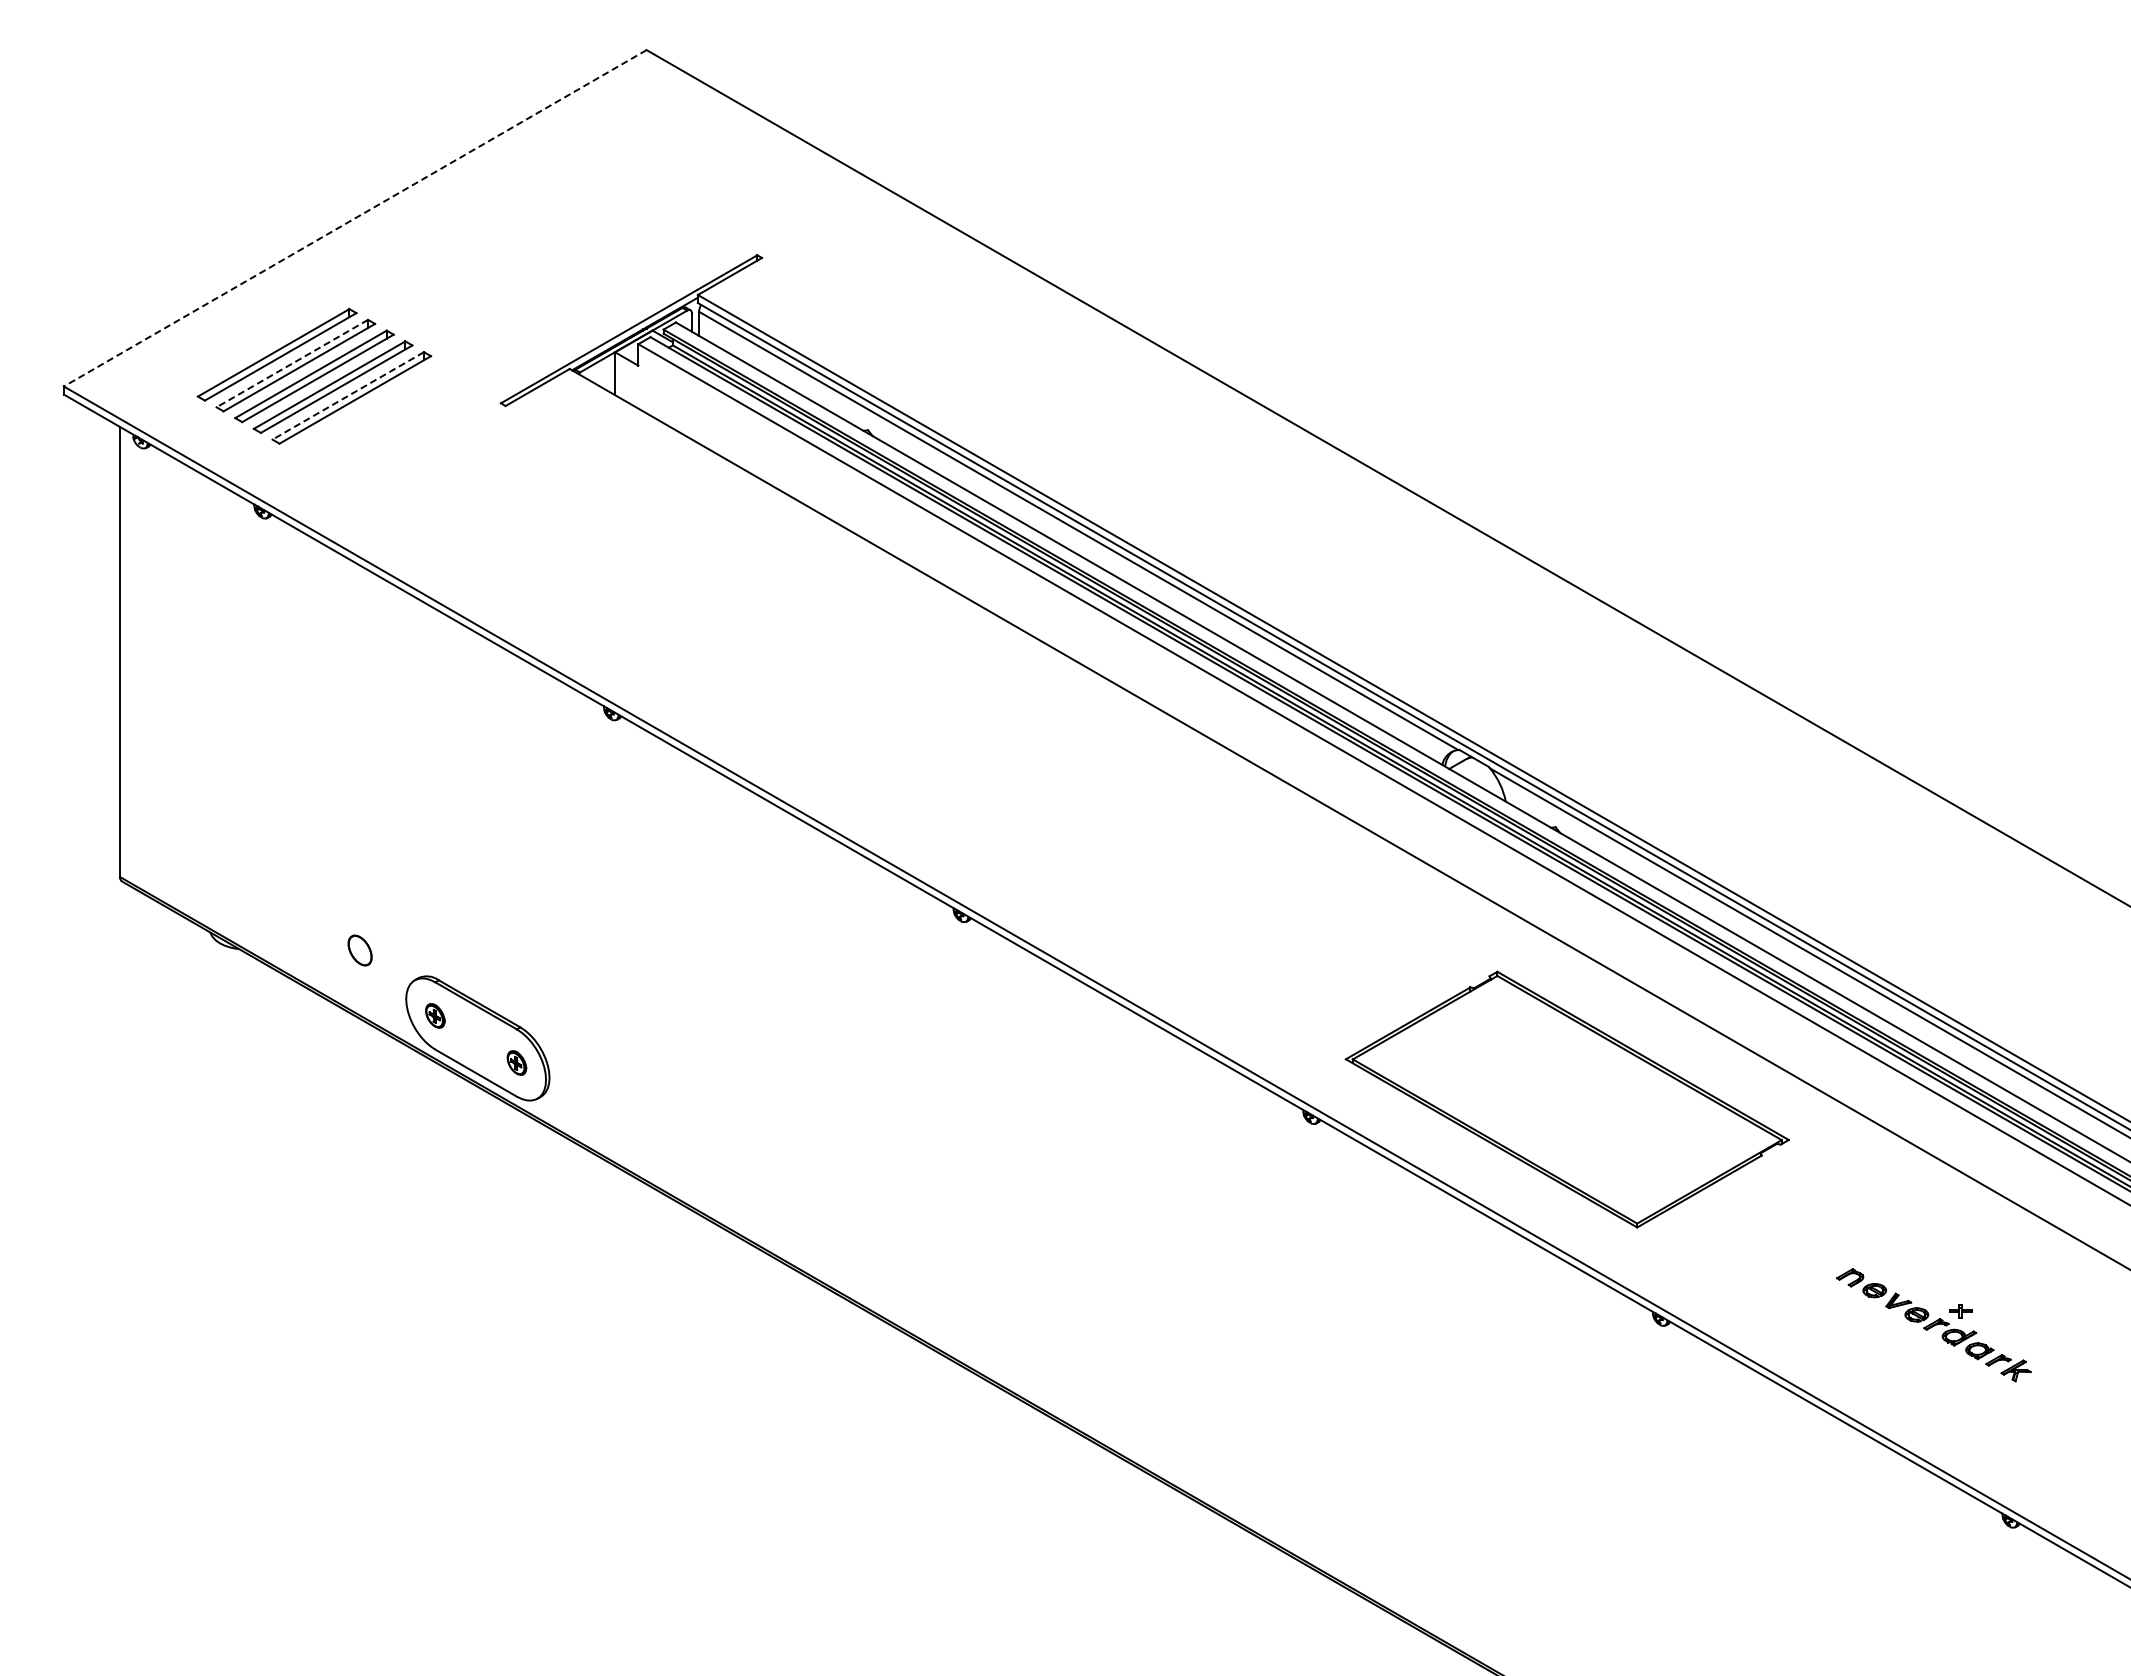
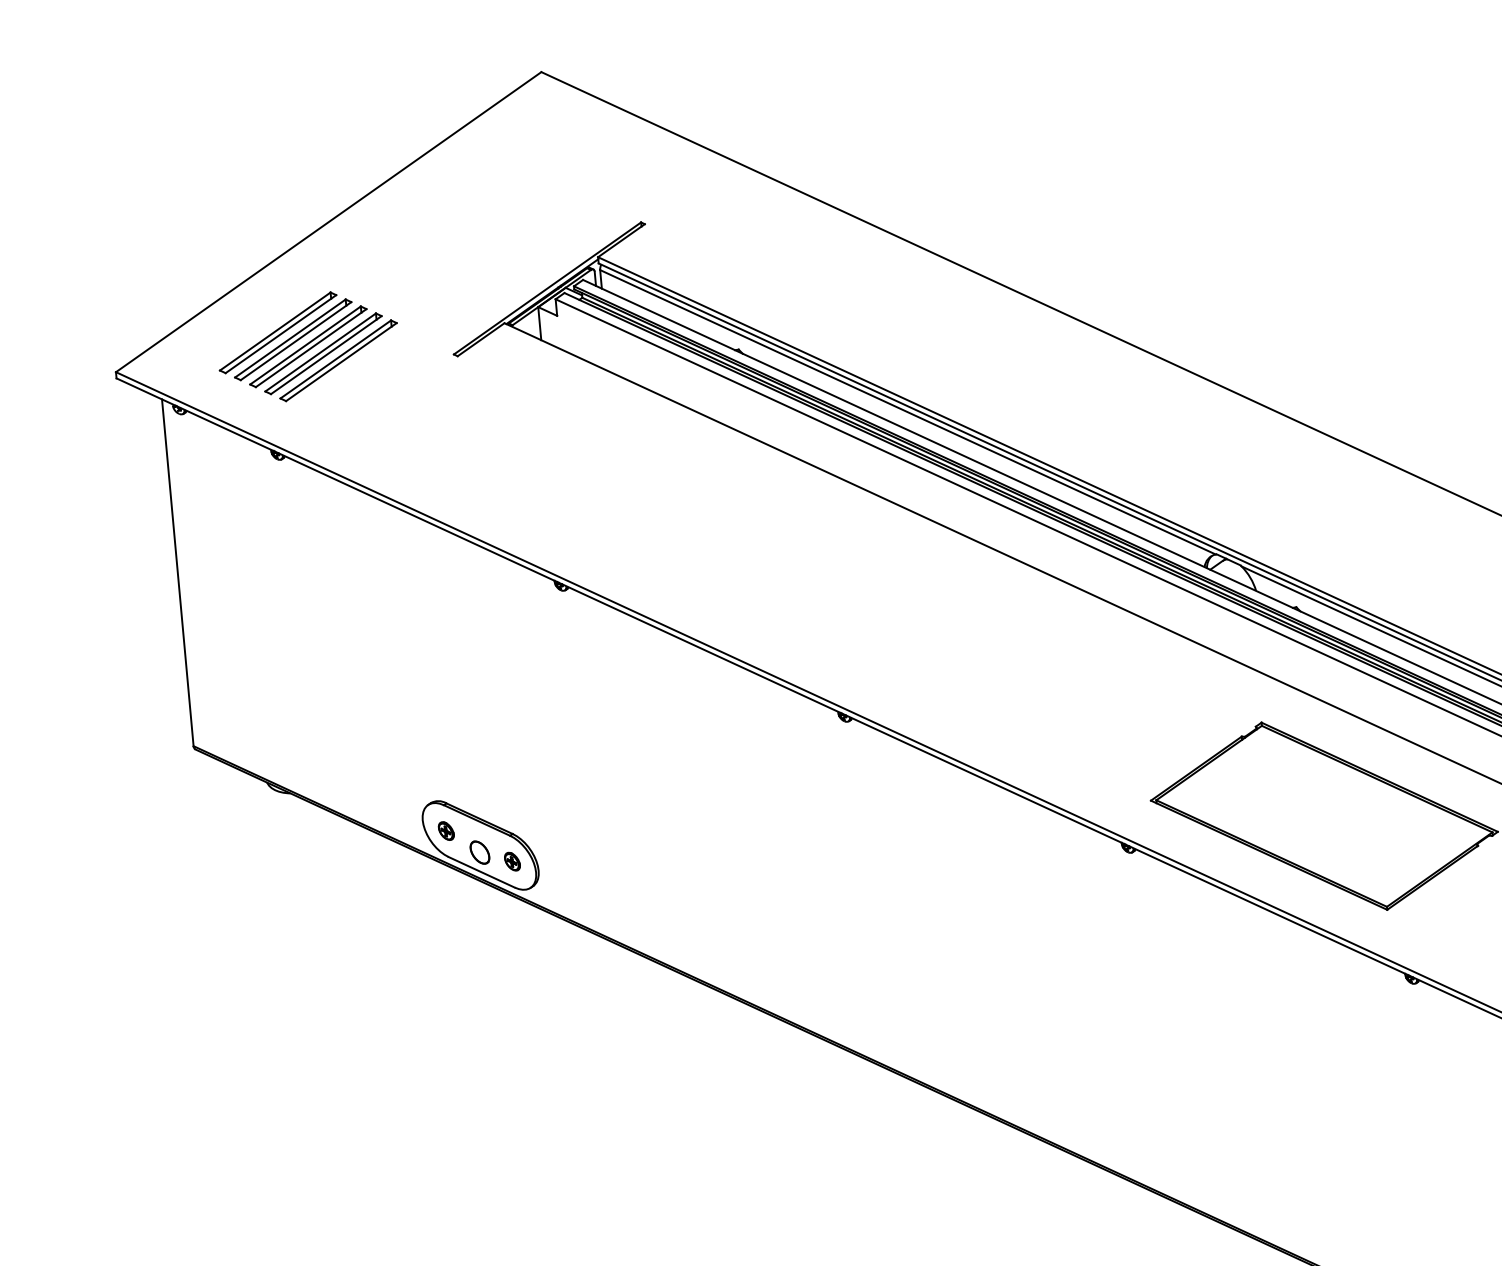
line: (354, 218) -> (328, 222), dashed -> solid
line: (291, 363) -> (289, 338), dashed -> solid
line: (347, 396) -> (335, 360), dashed -> solid
part: (359, 950) -> (479, 852), moved

